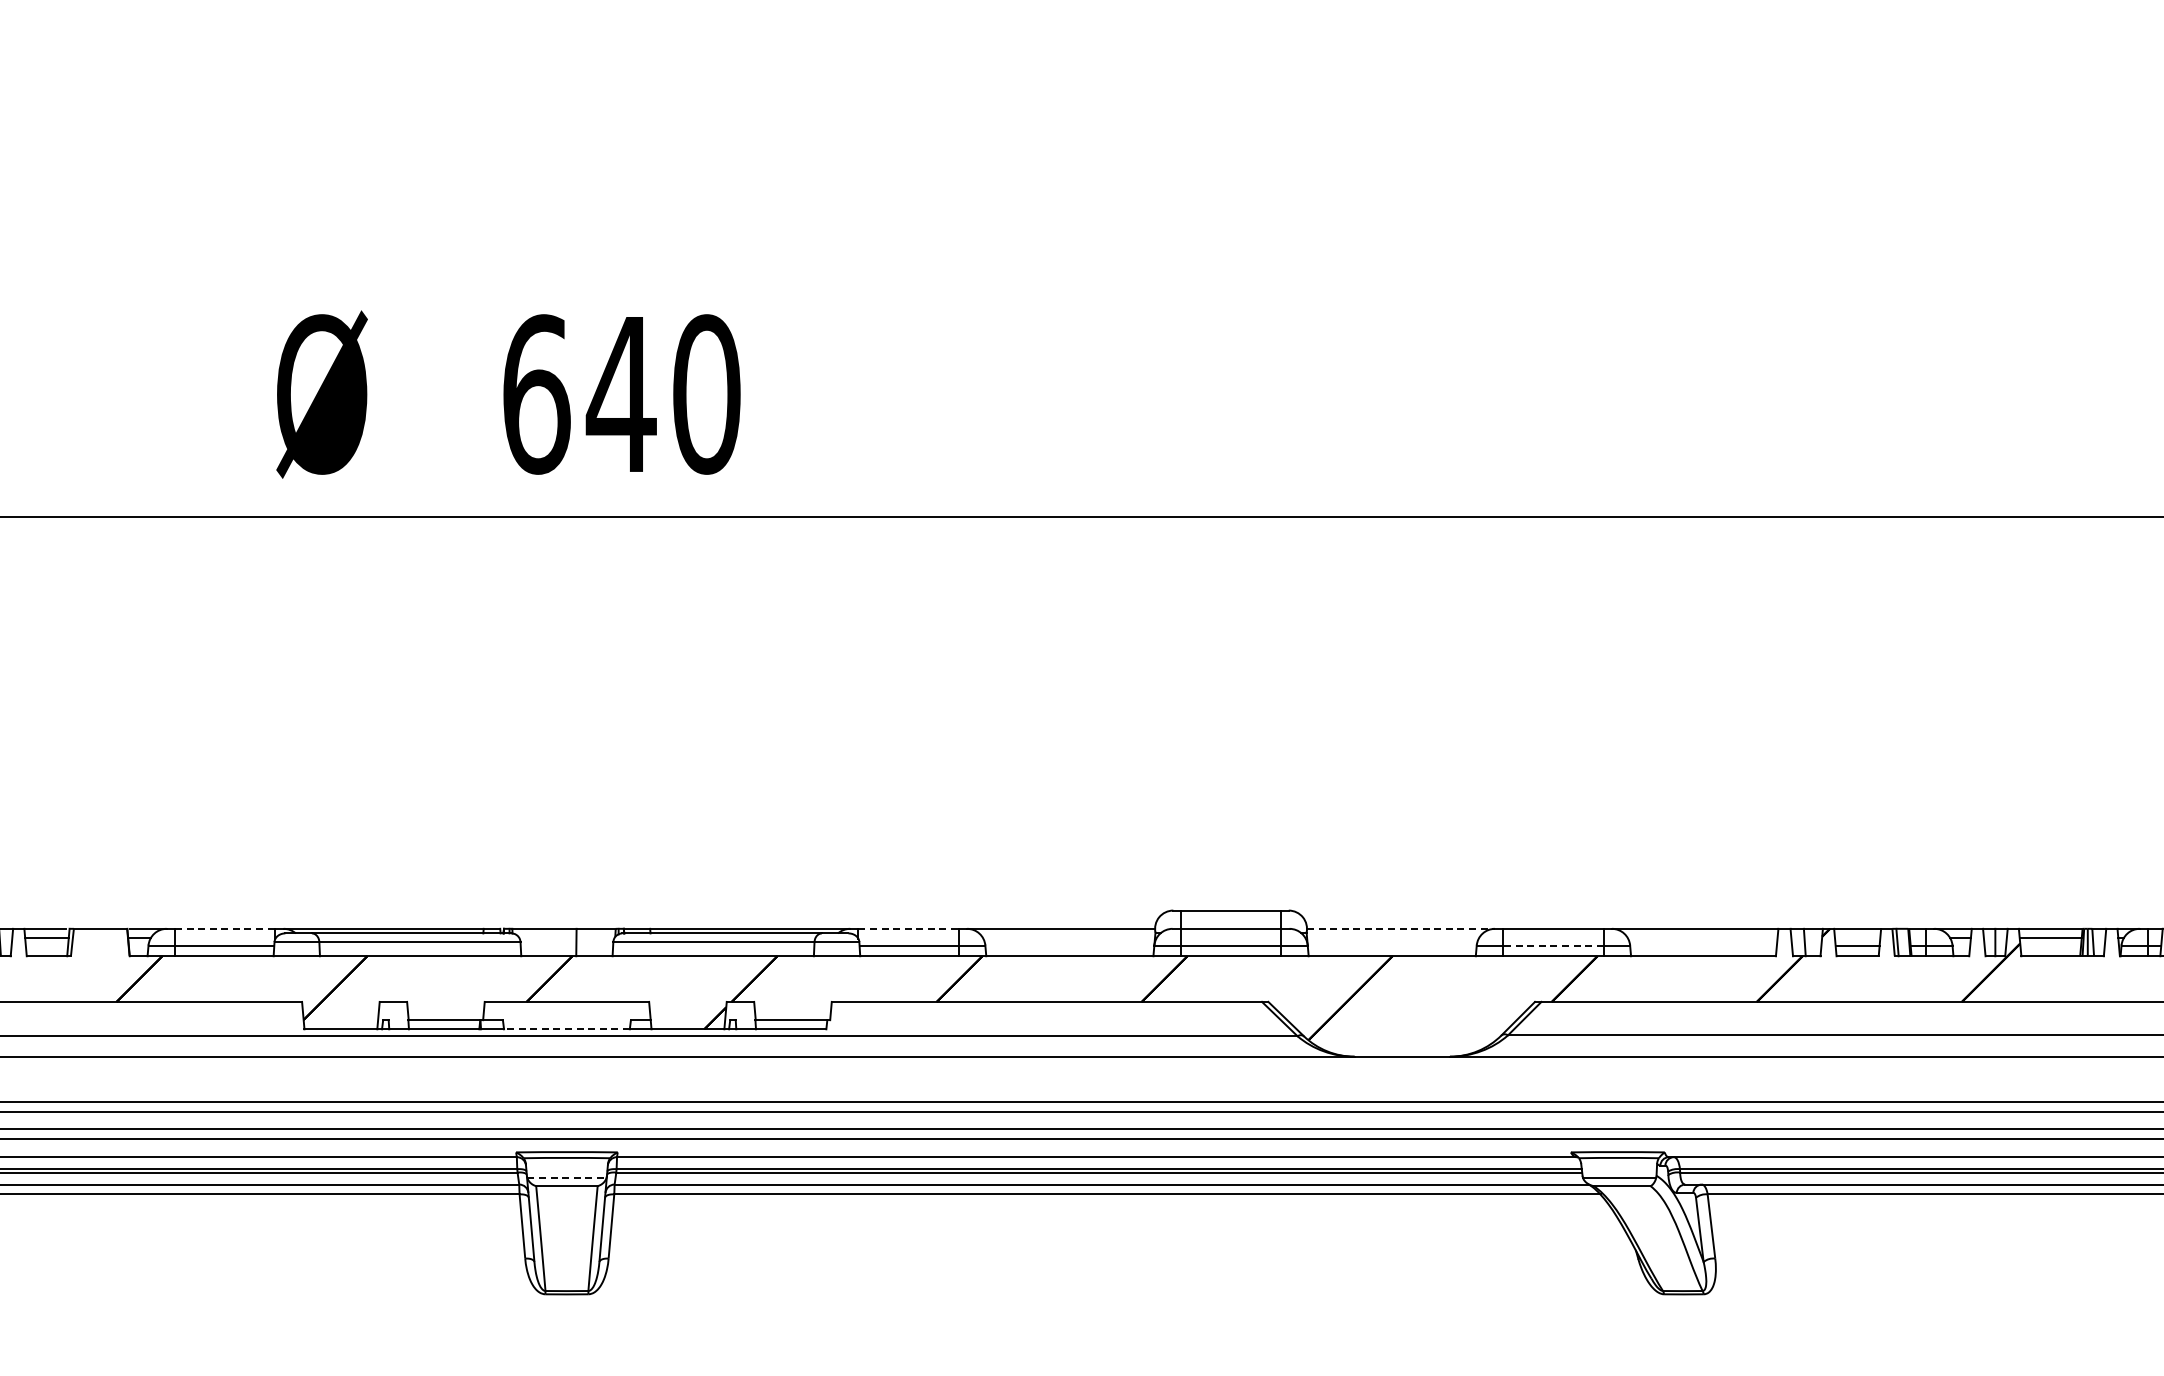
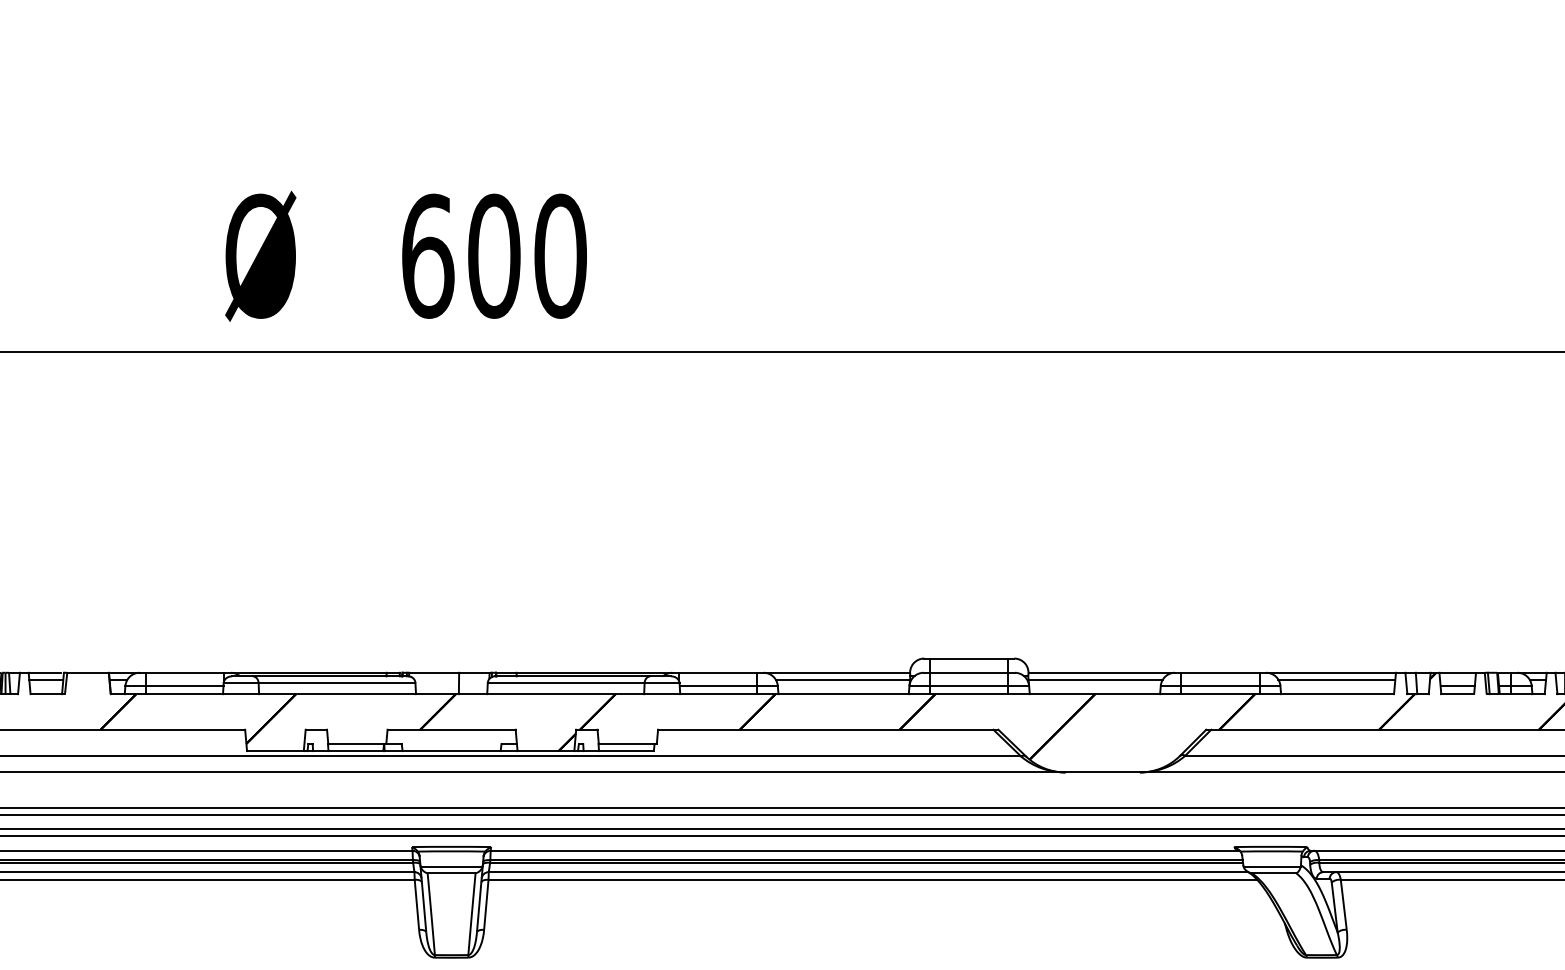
text: (620, 394) -> (493, 256), 640 -> 600
line: (225, 928) -> (185, 672), dashed -> solid
line: (909, 928) -> (718, 672), dashed -> solid
line: (1400, 928) -> (1101, 672), dashed -> solid
line: (1068, 937) -> (842, 679), added
line: (1393, 937) -> (1095, 679), added
line: (1702, 937) -> (1336, 679), added
line: (1552, 945) -> (1219, 685), dashed -> solid
line: (566, 1029) -> (451, 751), dashed -> solid
line: (566, 1178) -> (451, 867), dashed -> solid

